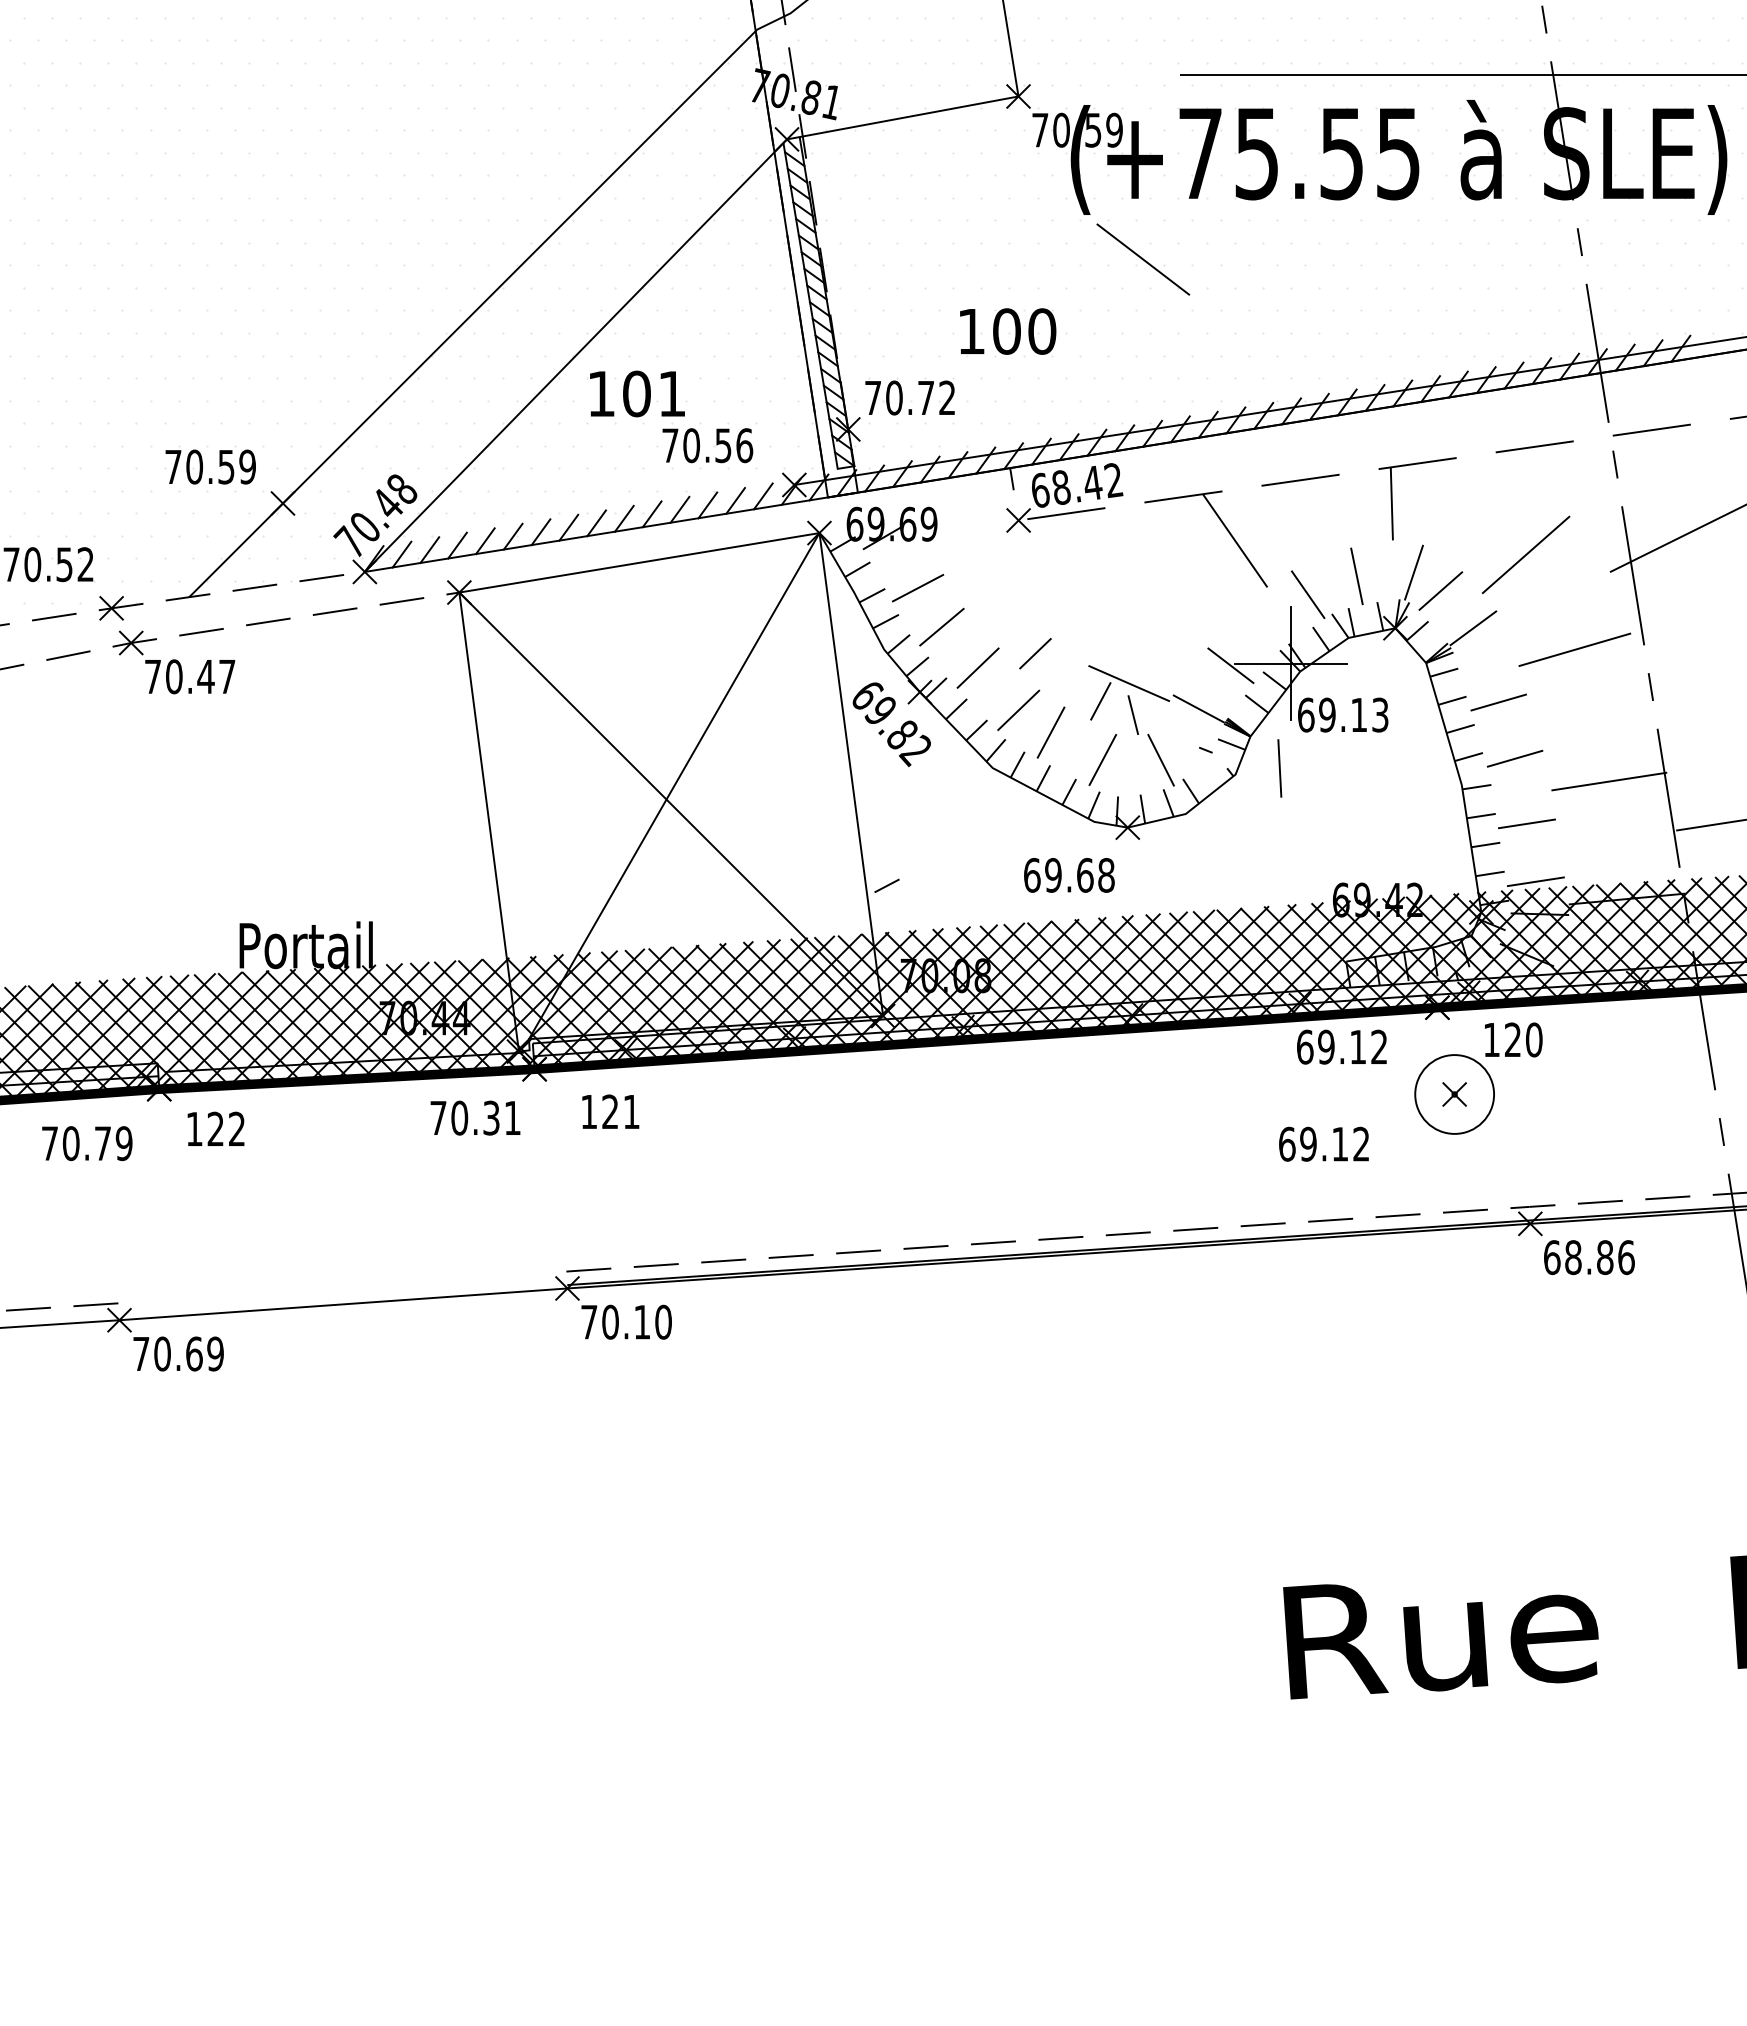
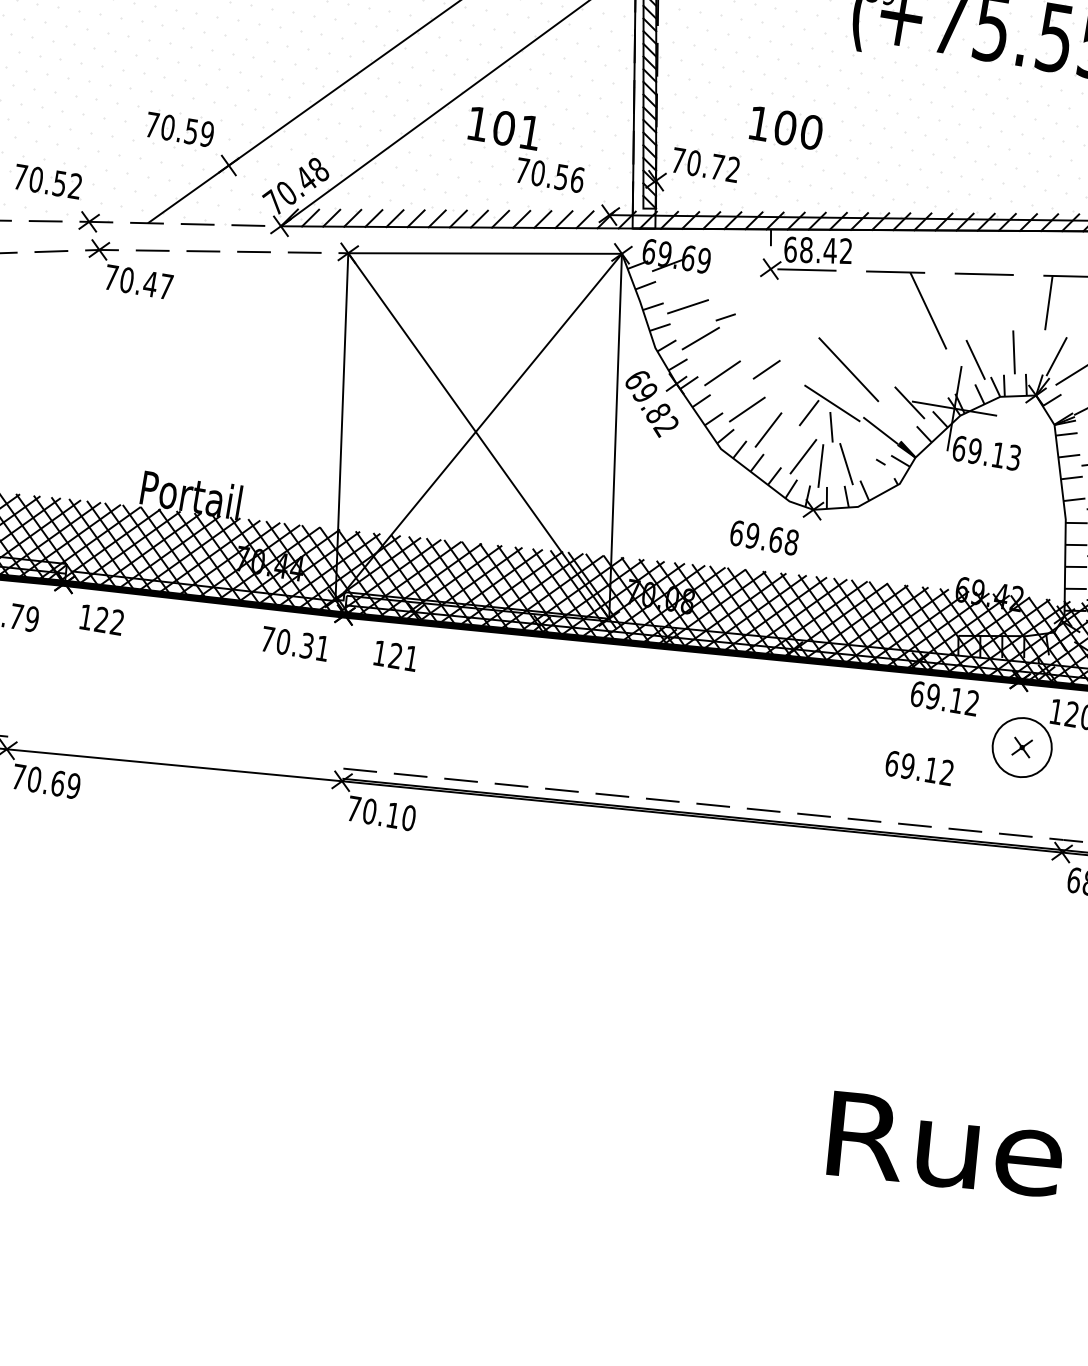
line: (1143, 259) -> (848, 369), moved
line: (1279, 768) -> (820, 466), moved
line: (886, 885) -> (725, 317), moved

